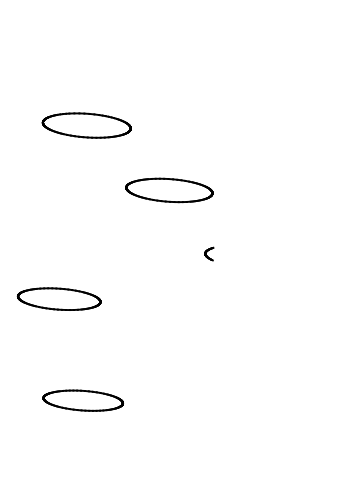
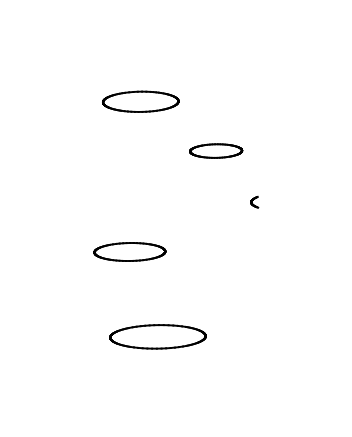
part: (170, 189) -> (216, 150), size x0.7
part: (82, 400) -> (157, 336), size x1.4

